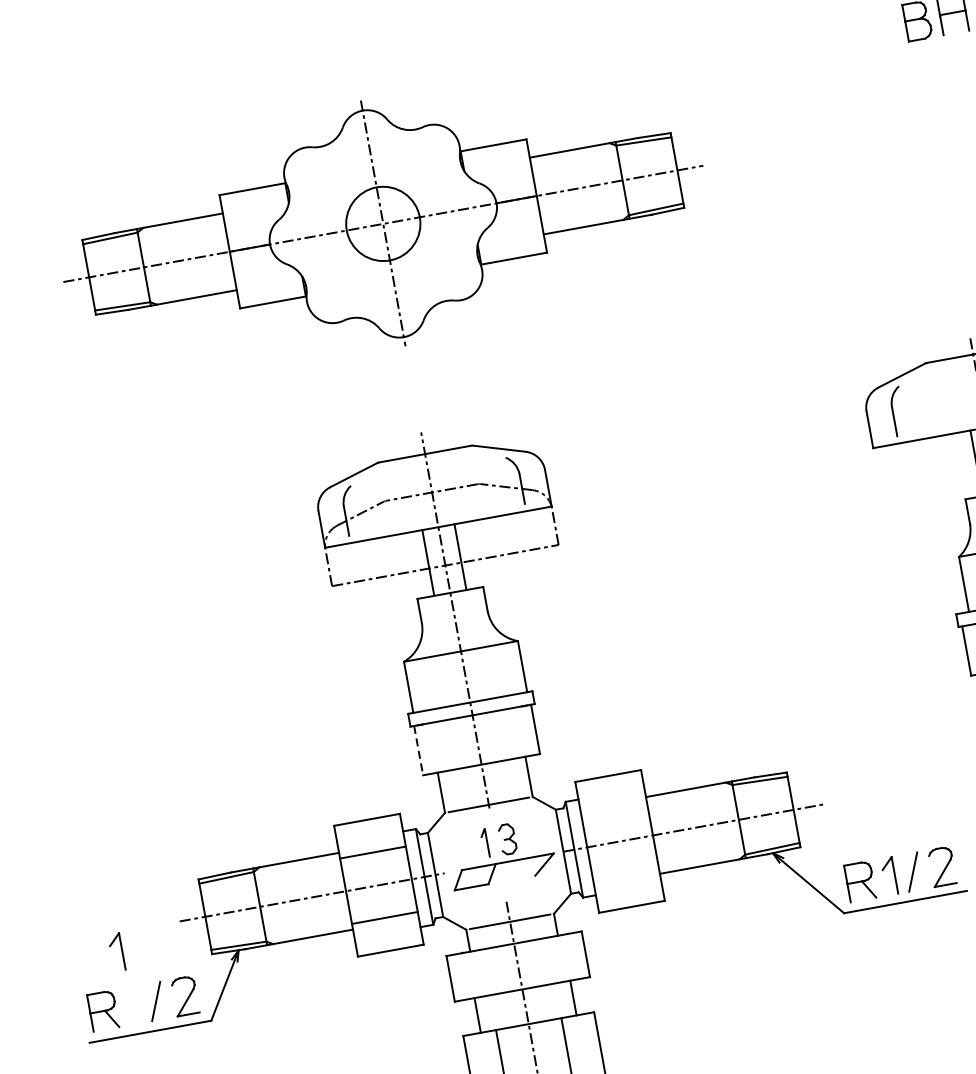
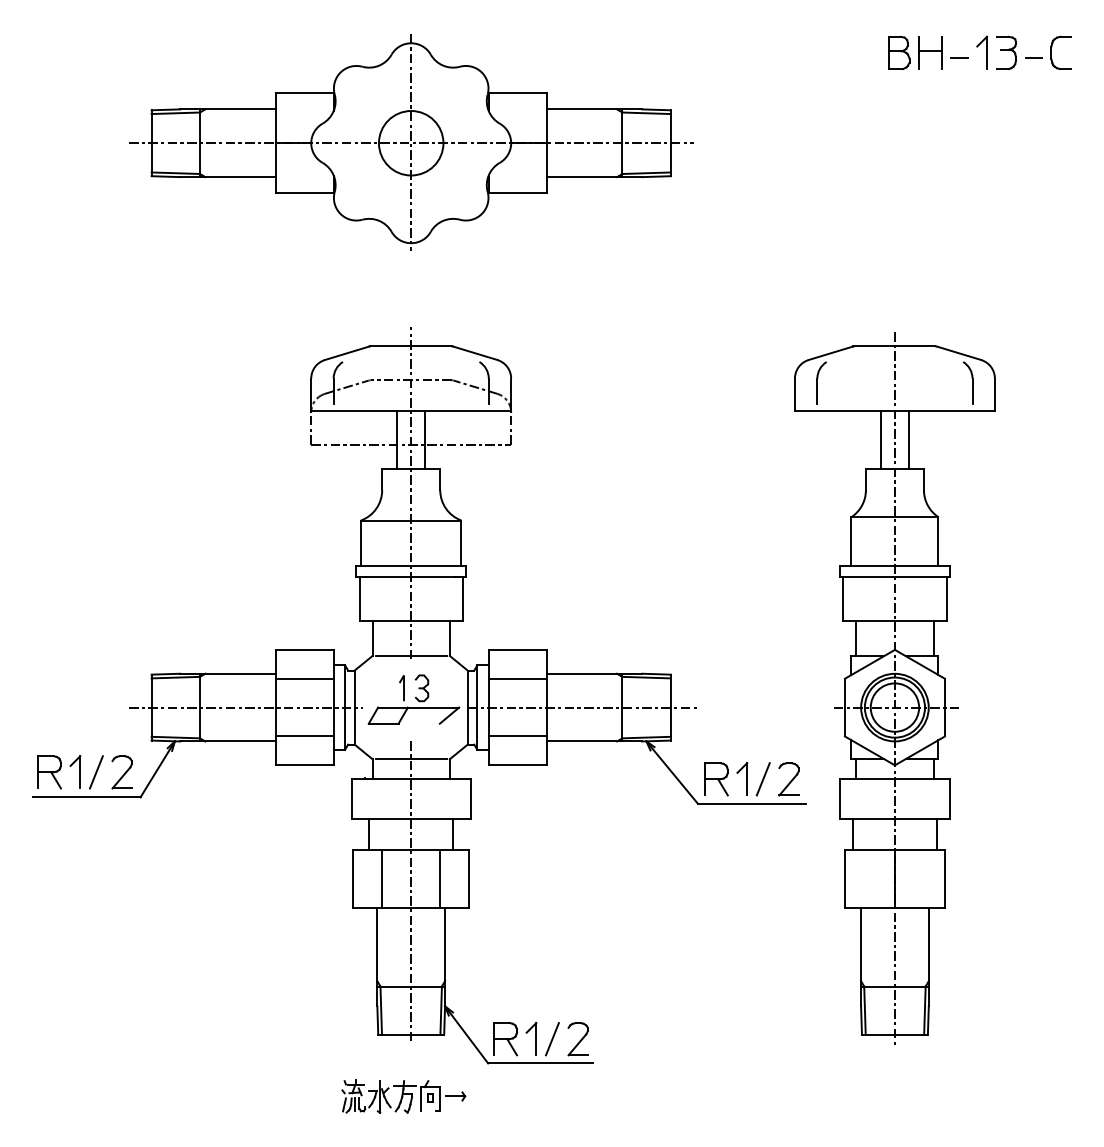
line: (418, 750) -> (359, 598), dashed -> solid
line: (613, 808) -> (517, 678), added
line: (625, 874) -> (517, 736), added
part: (116, 951) -> (75, 771), moved

